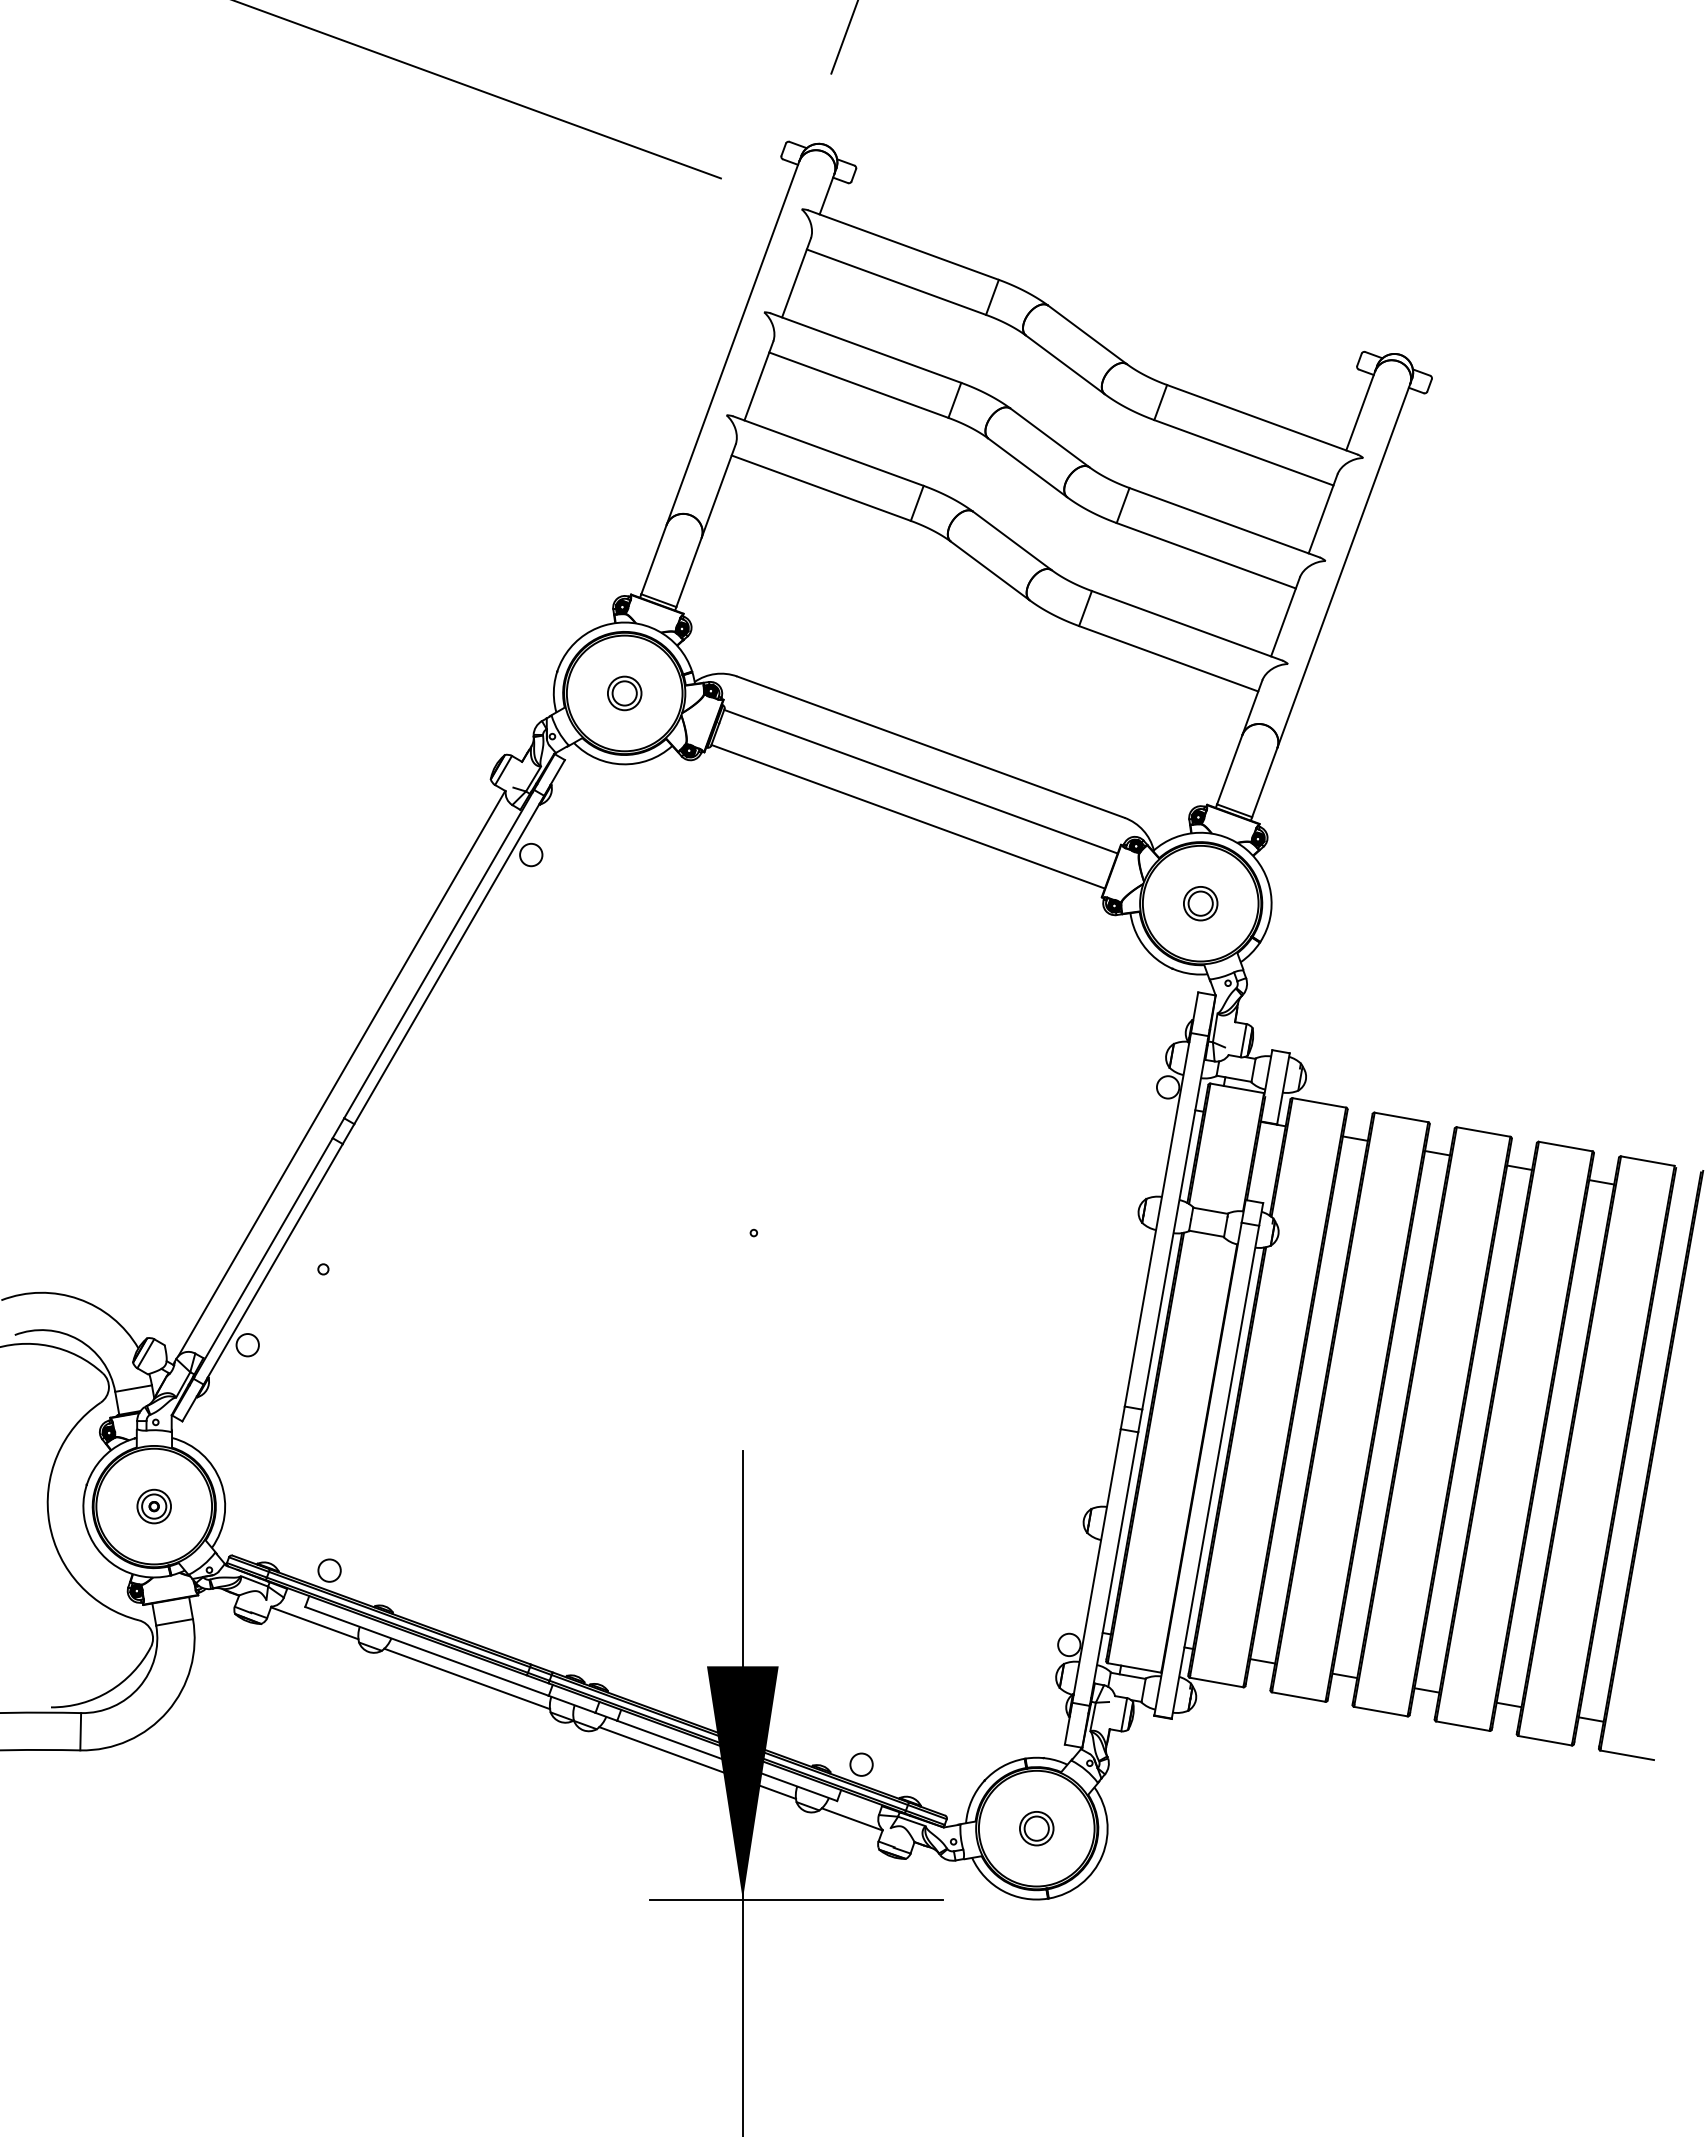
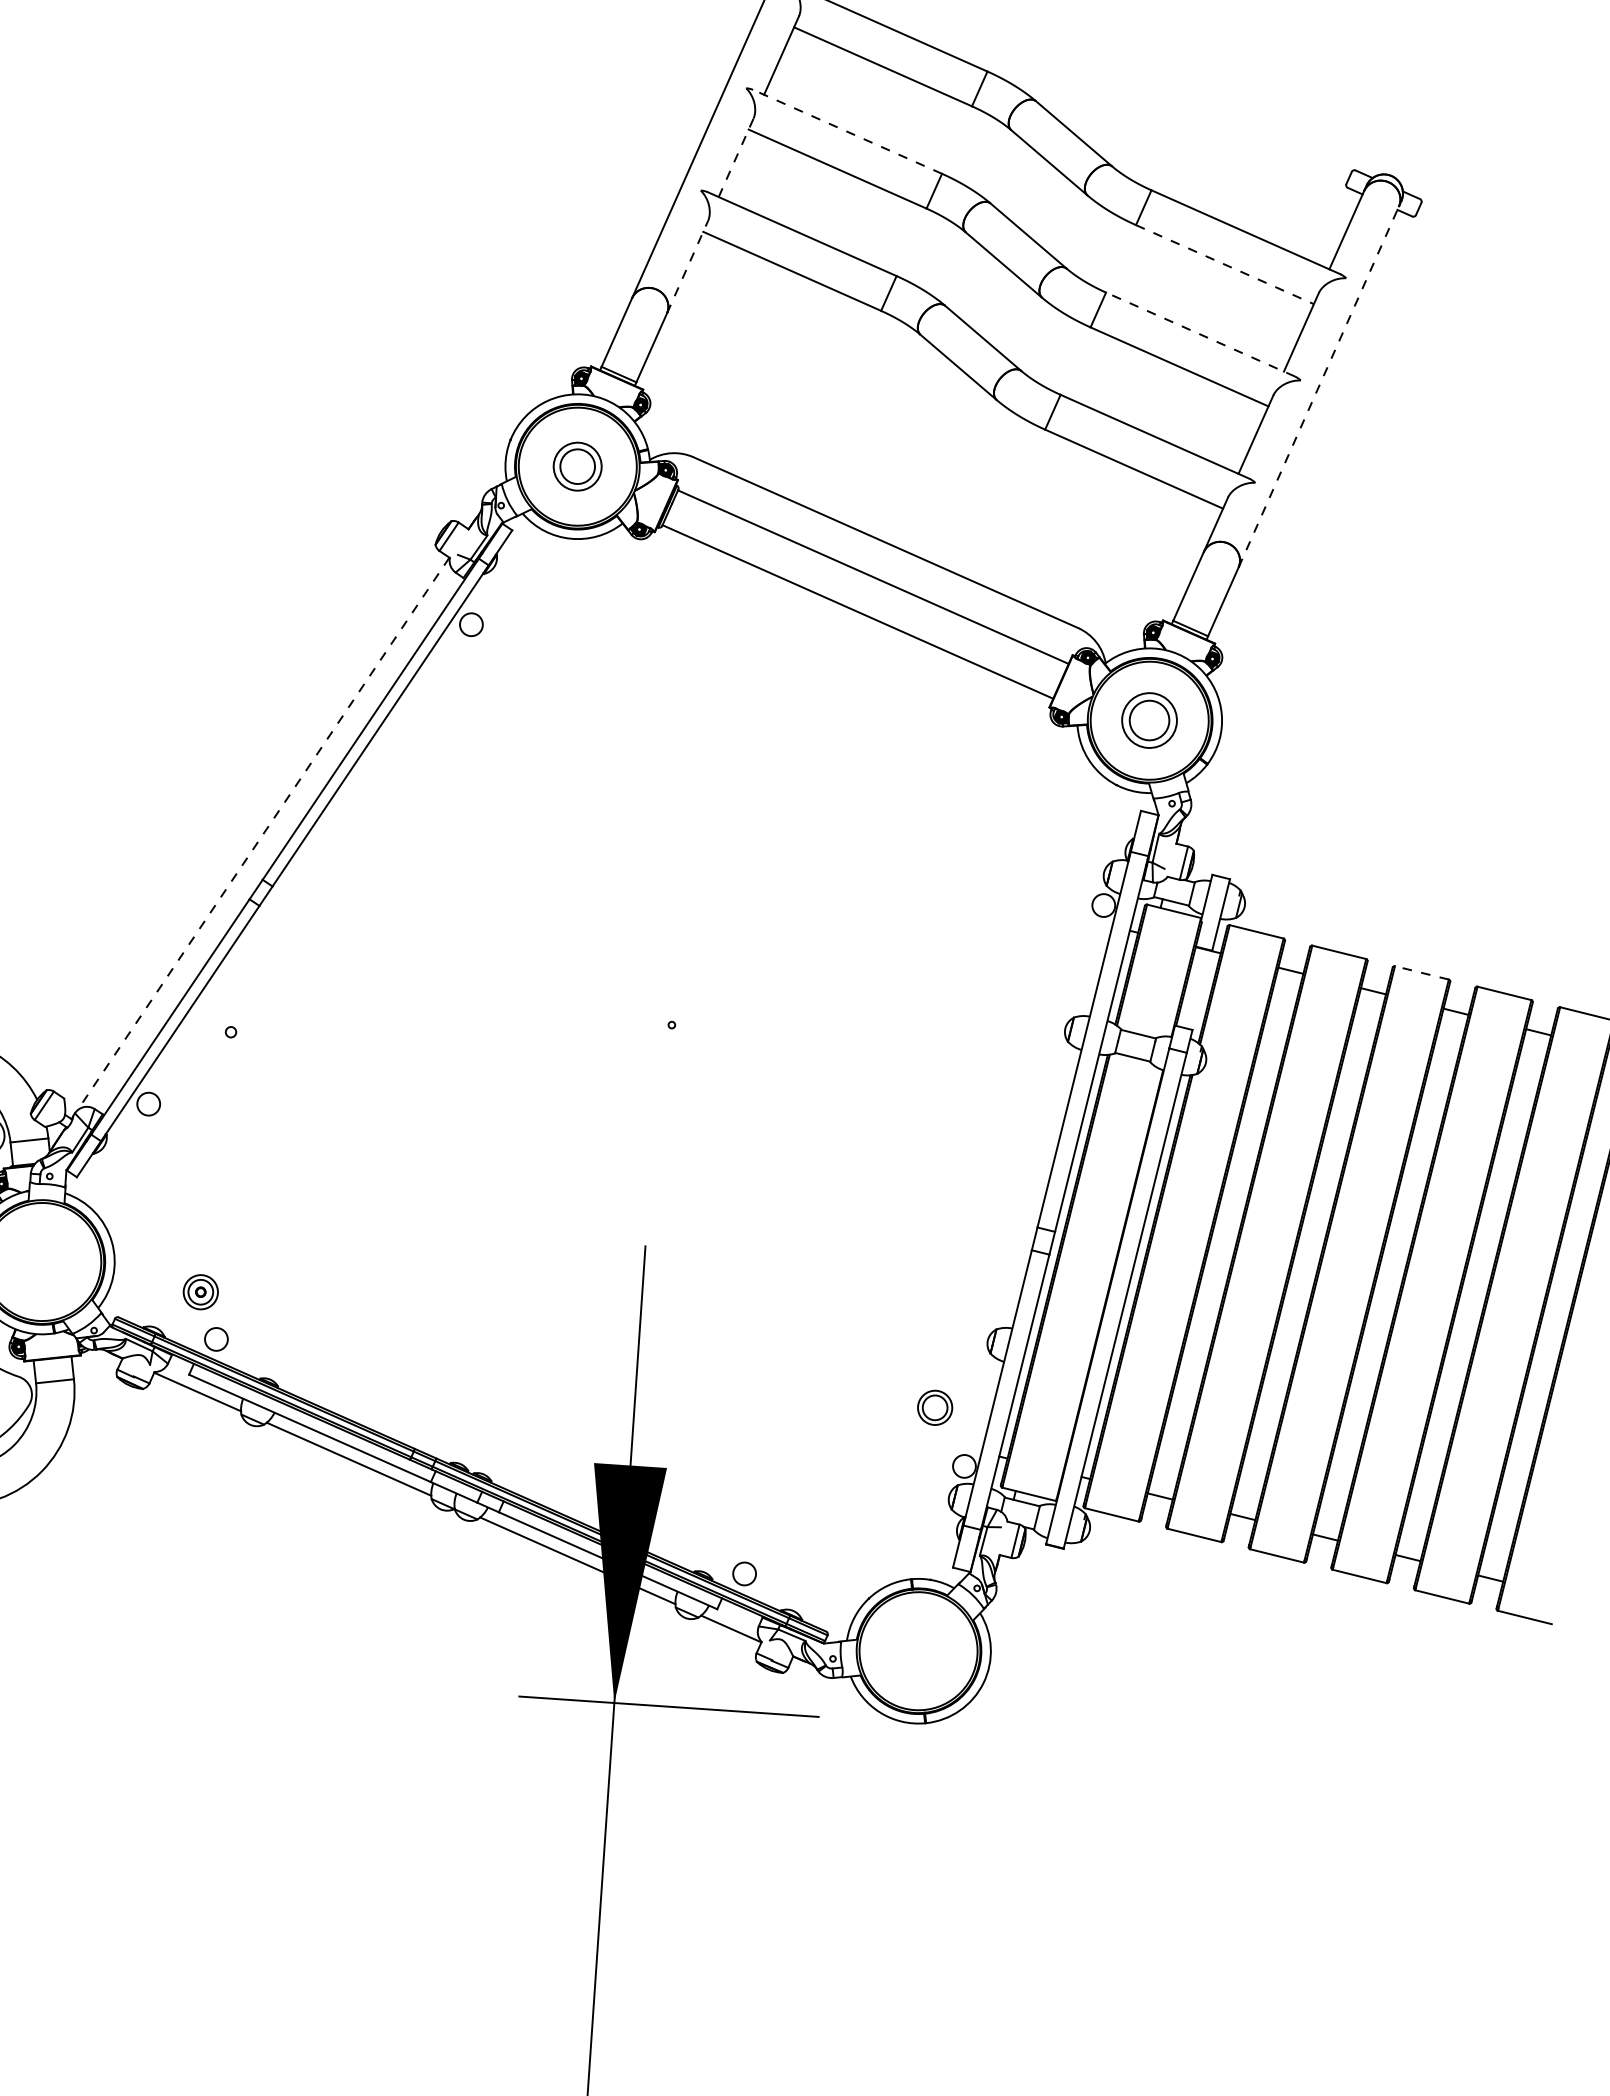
line: (865, 347) -> (846, 131), solid -> dashed
line: (759, 380) -> (736, 157), solid -> dashed
line: (1244, 452) -> (1225, 264), solid -> dashed
line: (718, 491) -> (687, 267), solid -> dashed
line: (1224, 522) -> (1200, 334), solid -> dashed
line: (1343, 566) -> (1318, 387), solid -> dashed
part: (624, 693) -> (577, 466), size x1.4
part: (1200, 903) -> (1149, 720), size x1.6
line: (341, 1073) -> (263, 834), solid -> dashed
line: (1483, 1131) -> (1421, 972), solid -> dashed
part: (153, 1506) -> (200, 1292), moved
part: (1036, 1828) -> (934, 1407), moved

